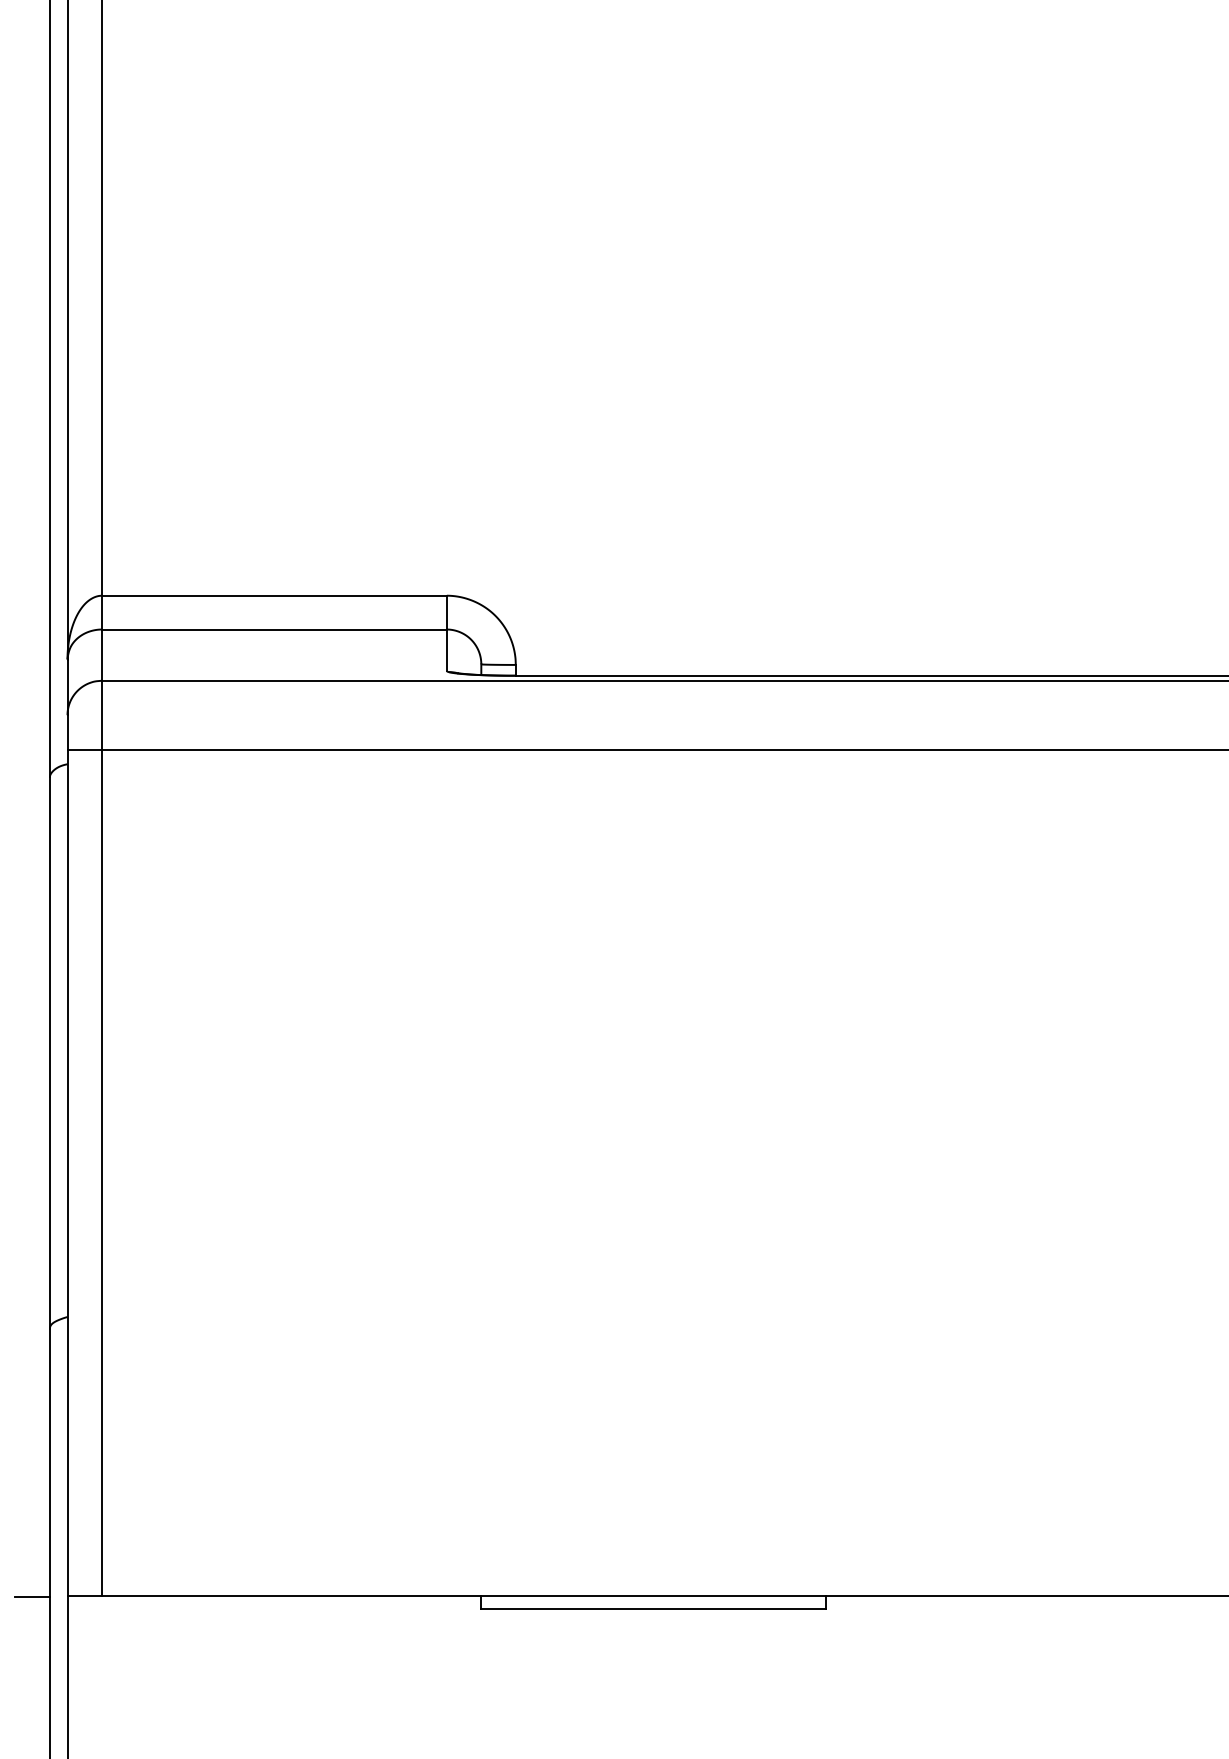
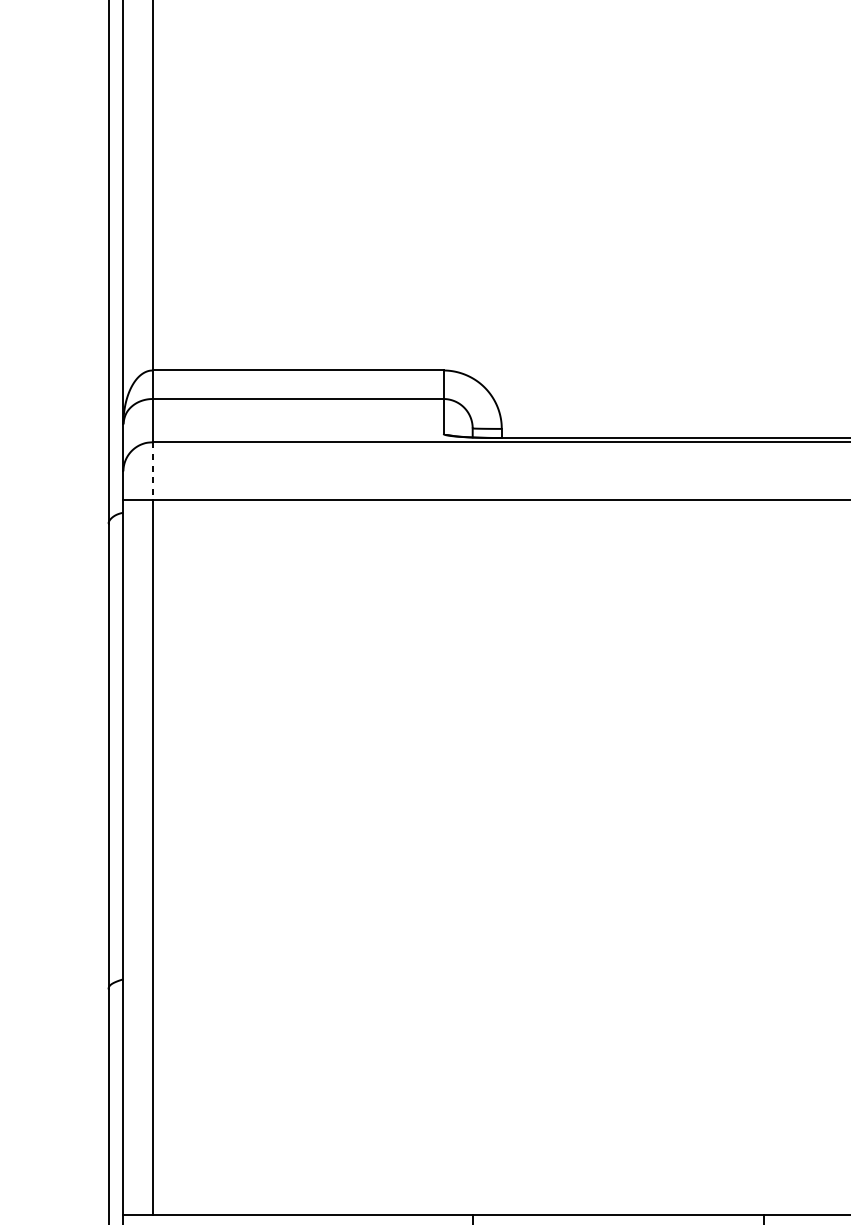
line: (102, 715) -> (152, 471), solid -> dashed
line: (32, 1597) -> (93, 1216), removed

